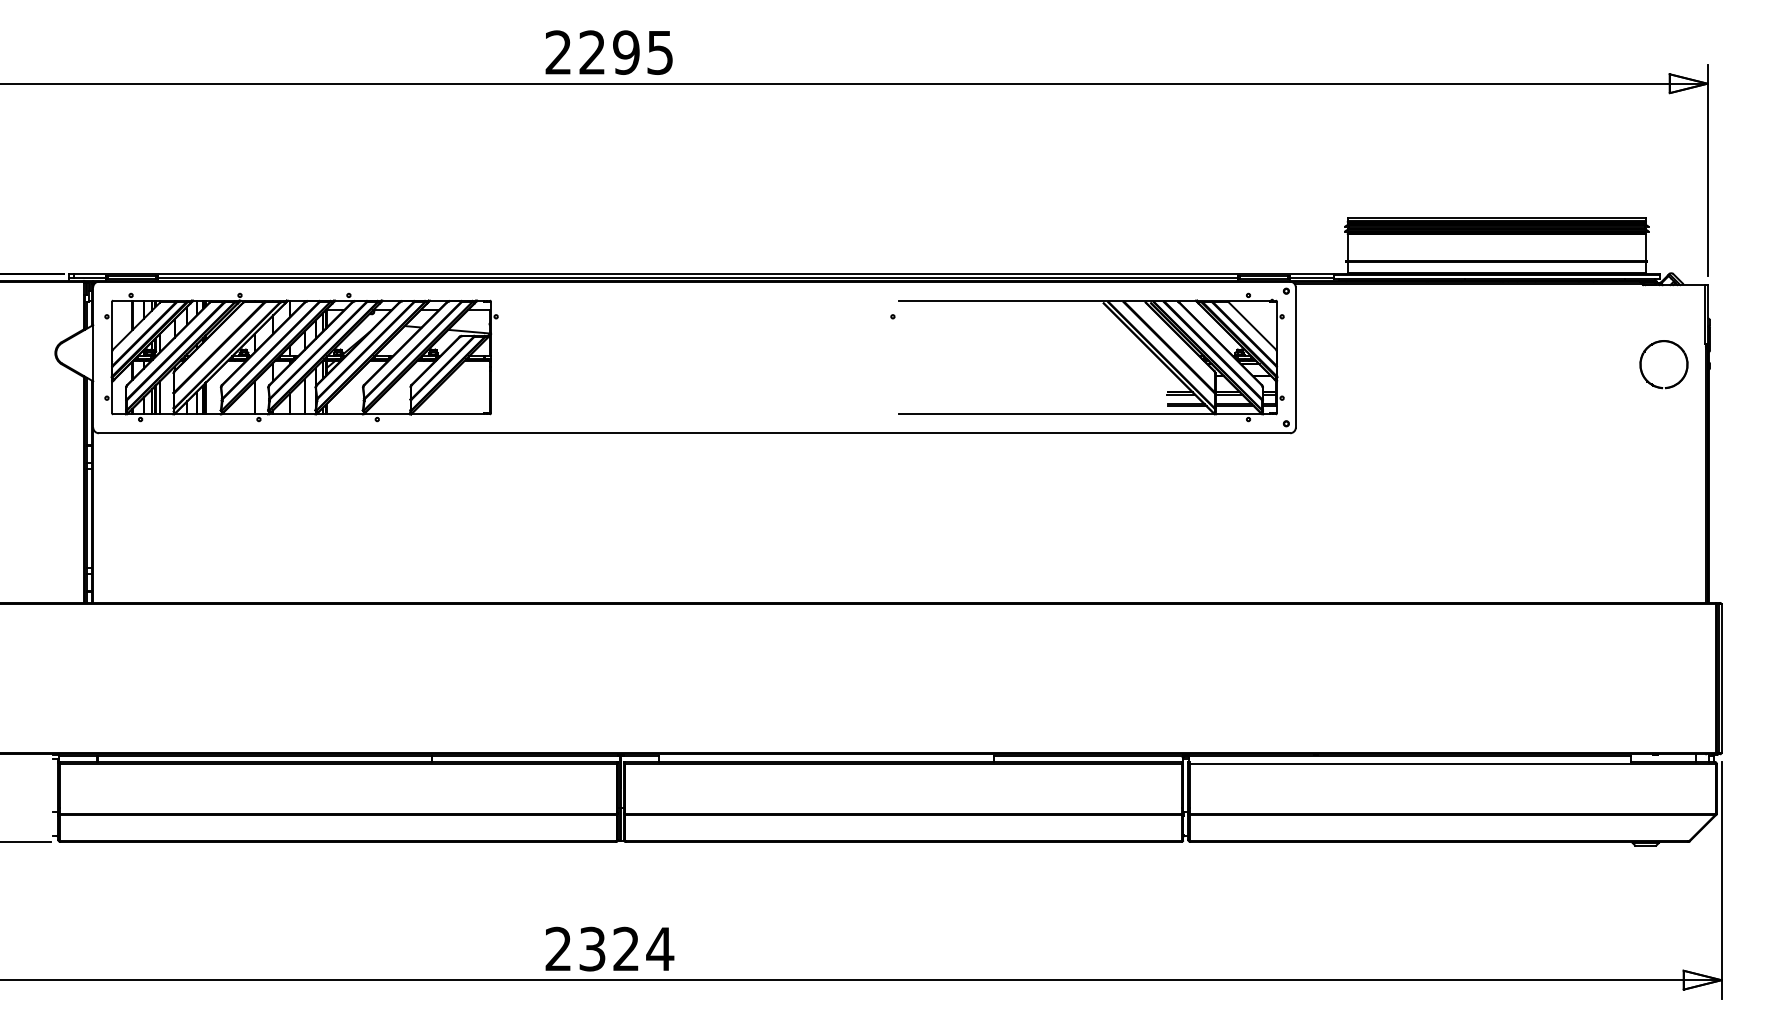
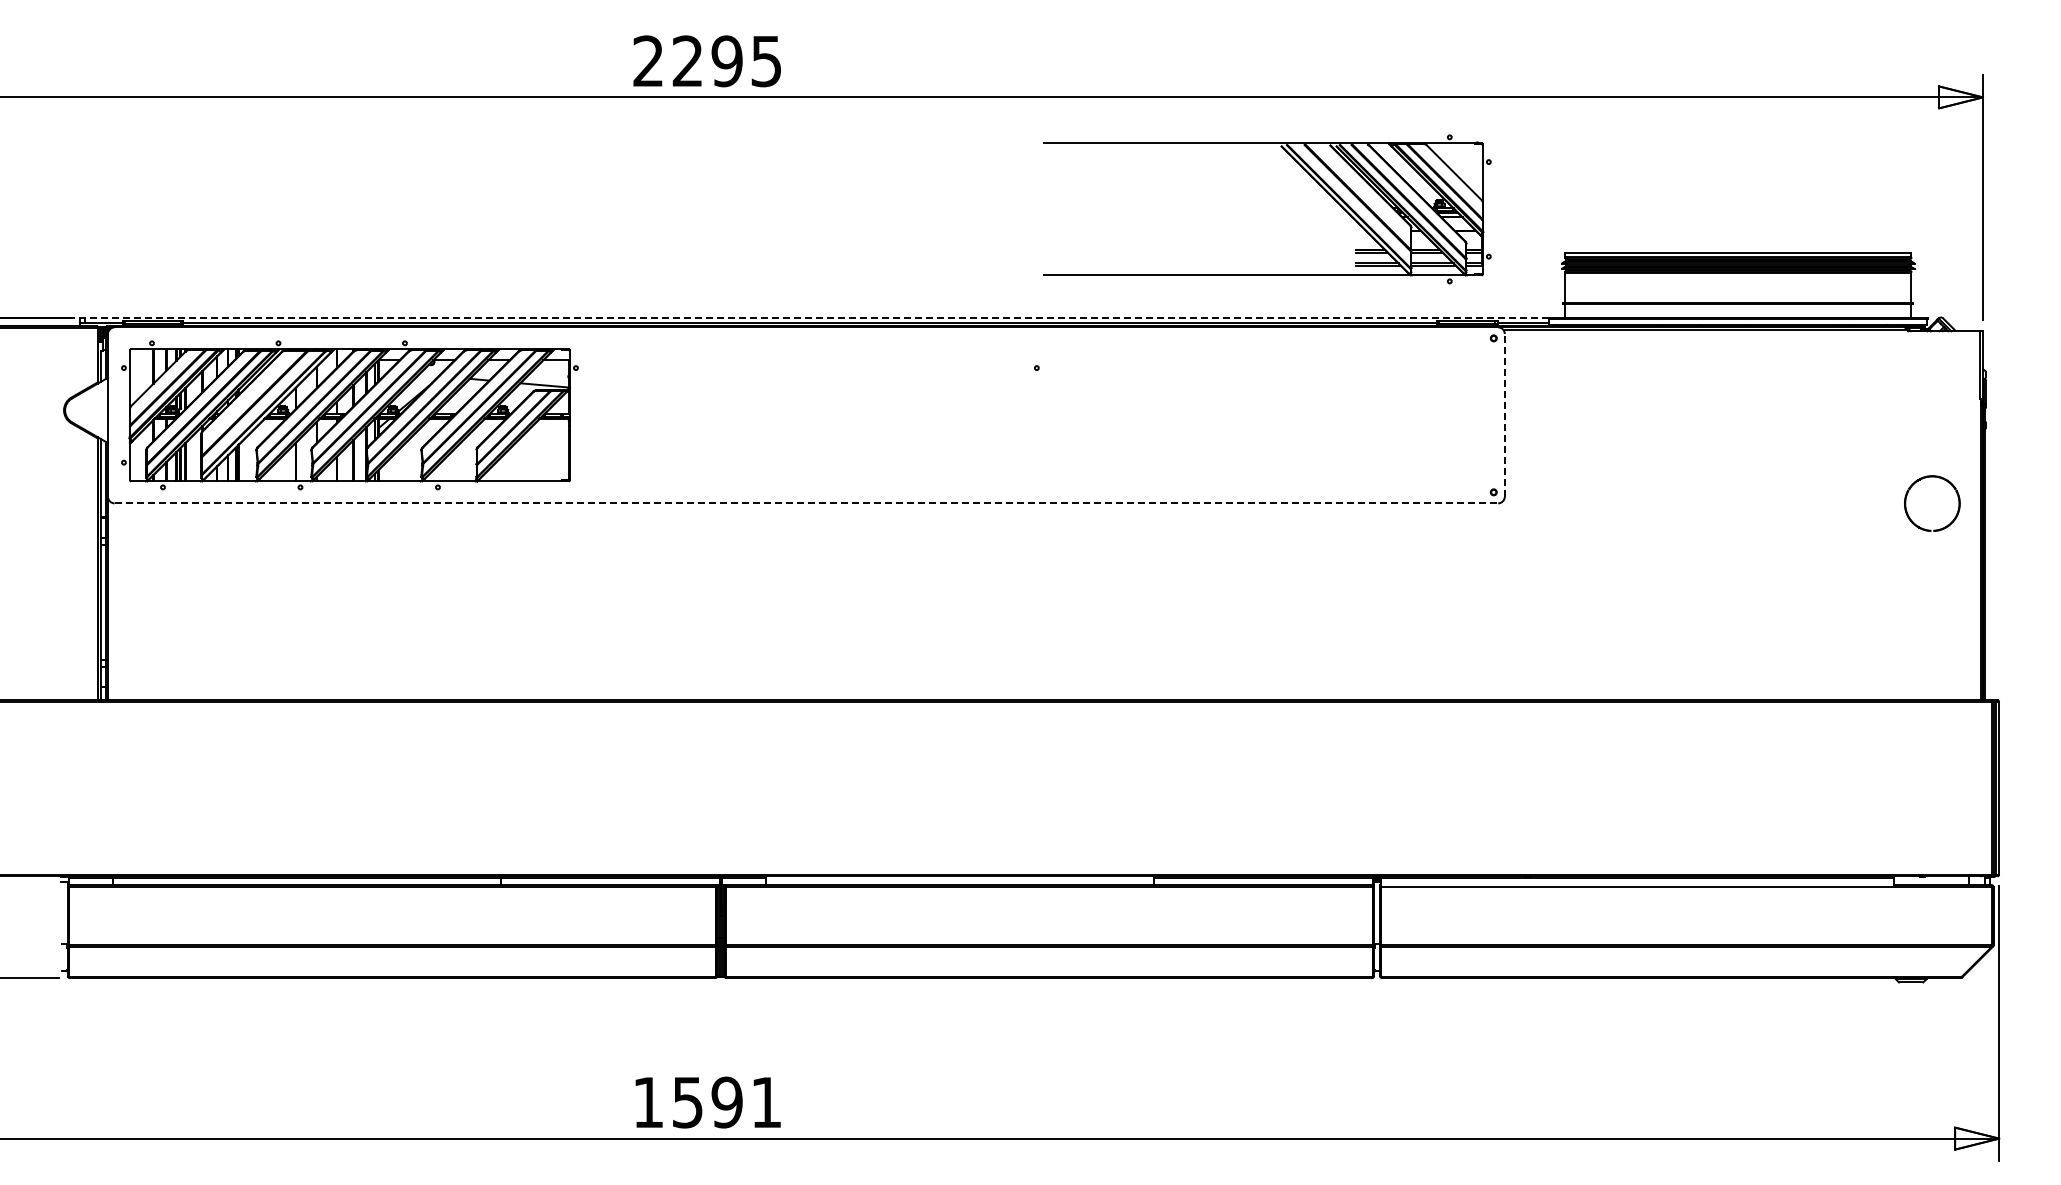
line: (703, 274) -> (816, 318), solid -> dashed
part: (1124, 324) -> (1305, 171), moved
part: (1658, 342) -> (1926, 478), moved
line: (1295, 356) -> (1504, 414), solid -> dashed
line: (694, 433) -> (806, 503), solid -> dashed
text: (609, 949) -> (707, 1102), 2324 -> 1591

